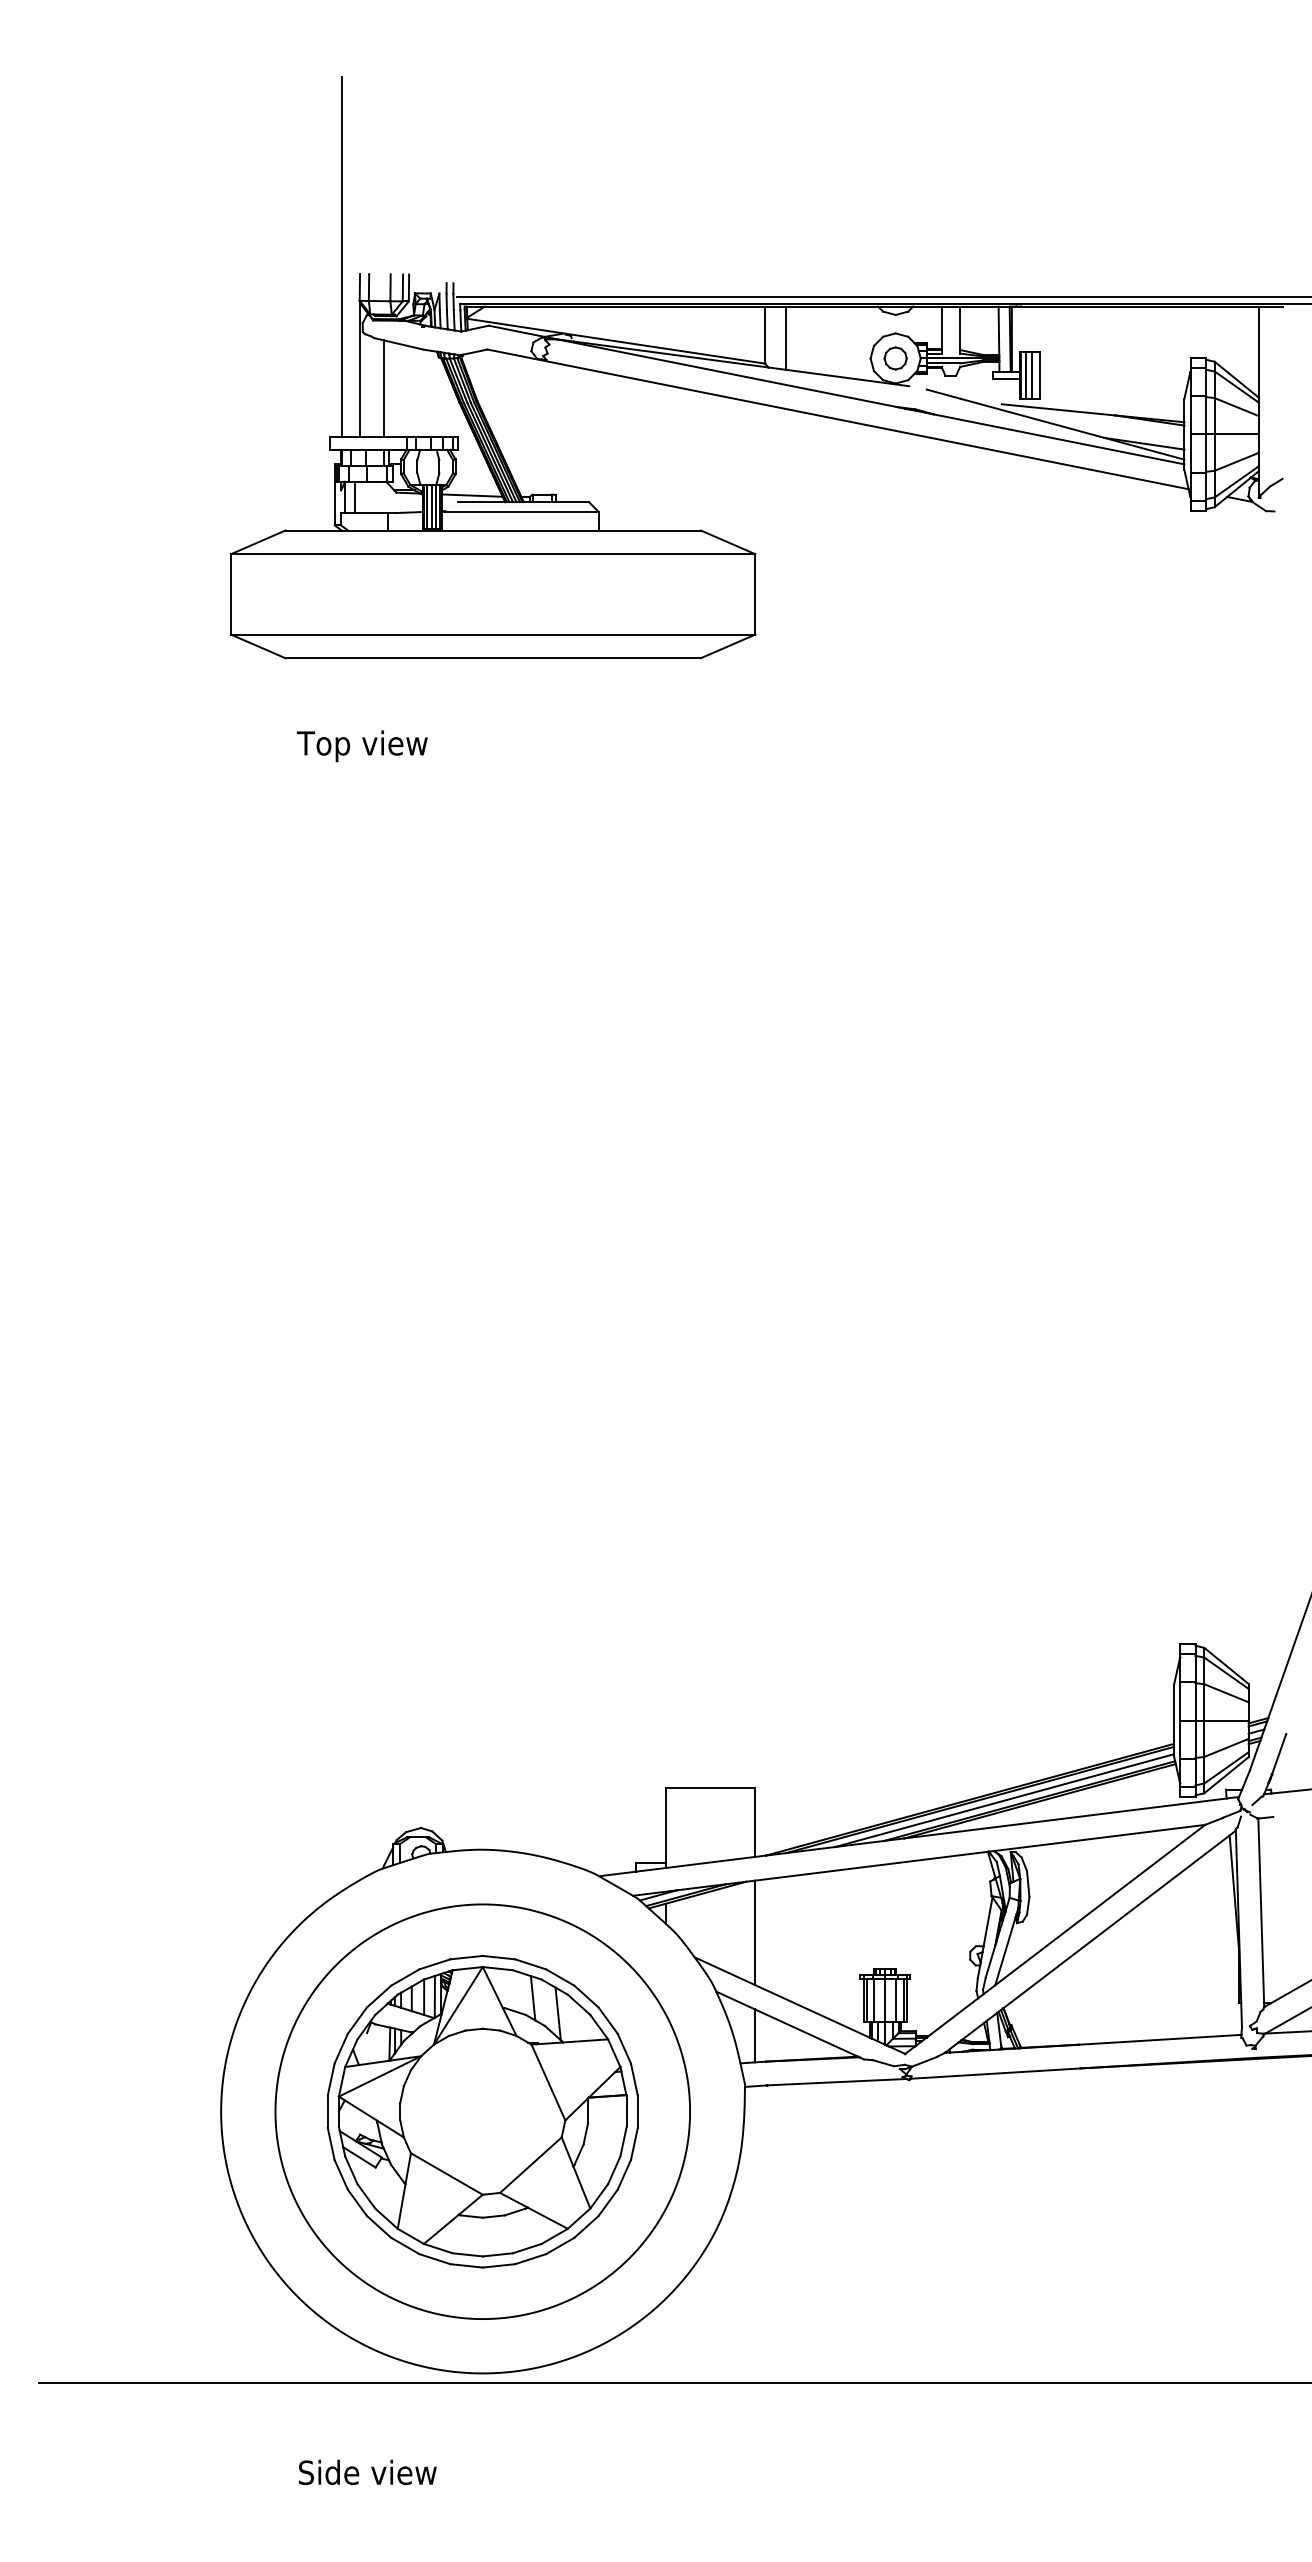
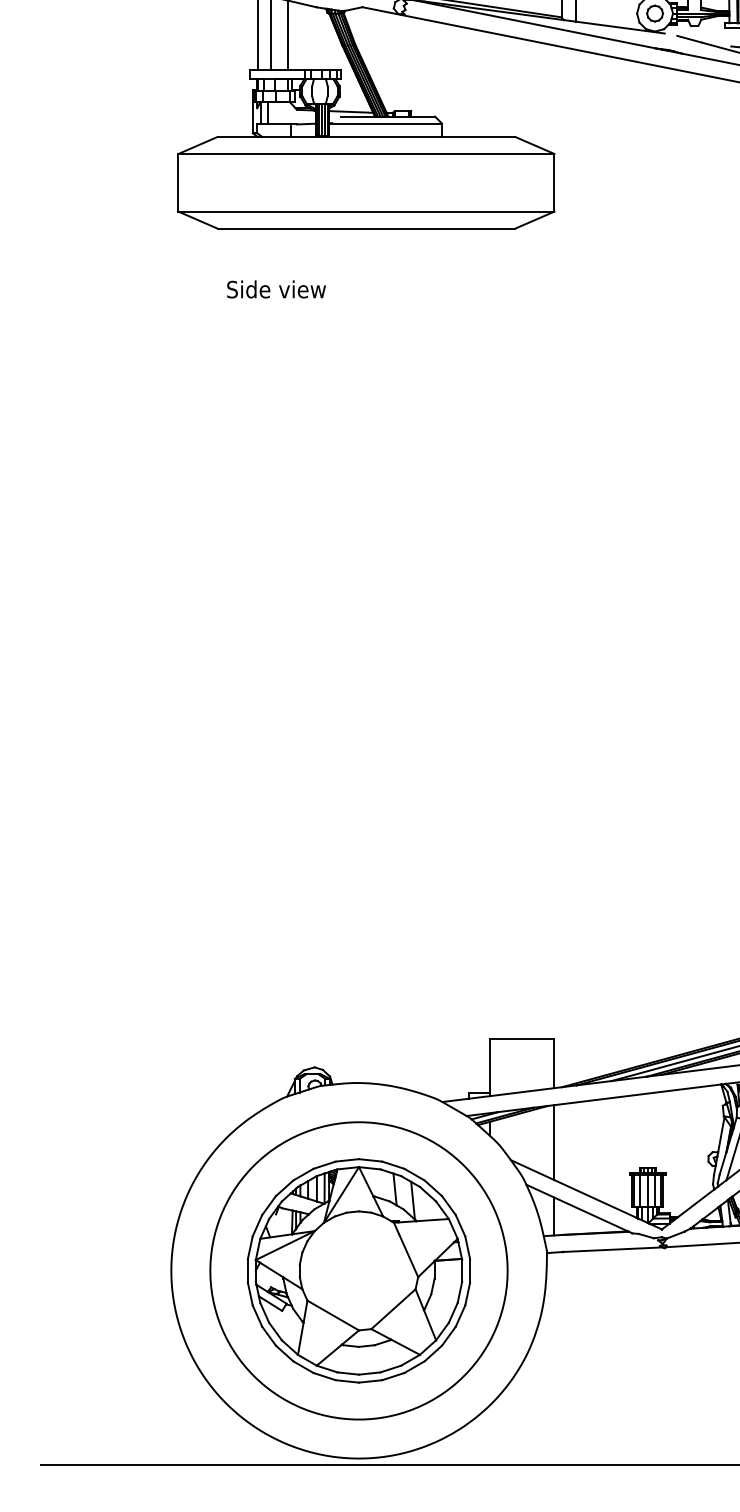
text: (366, 746) -> (275, 291), Top view -> Side view

